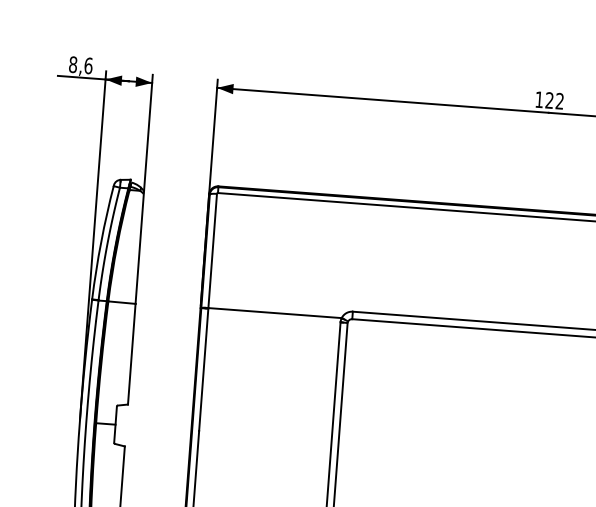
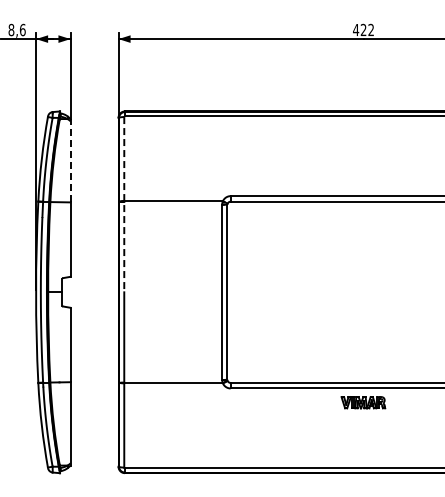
text: (540, 99) -> (356, 29), 122 -> 422
line: (139, 247) -> (70, 160), solid -> dashed
line: (208, 312) -> (124, 204), solid -> dashed

